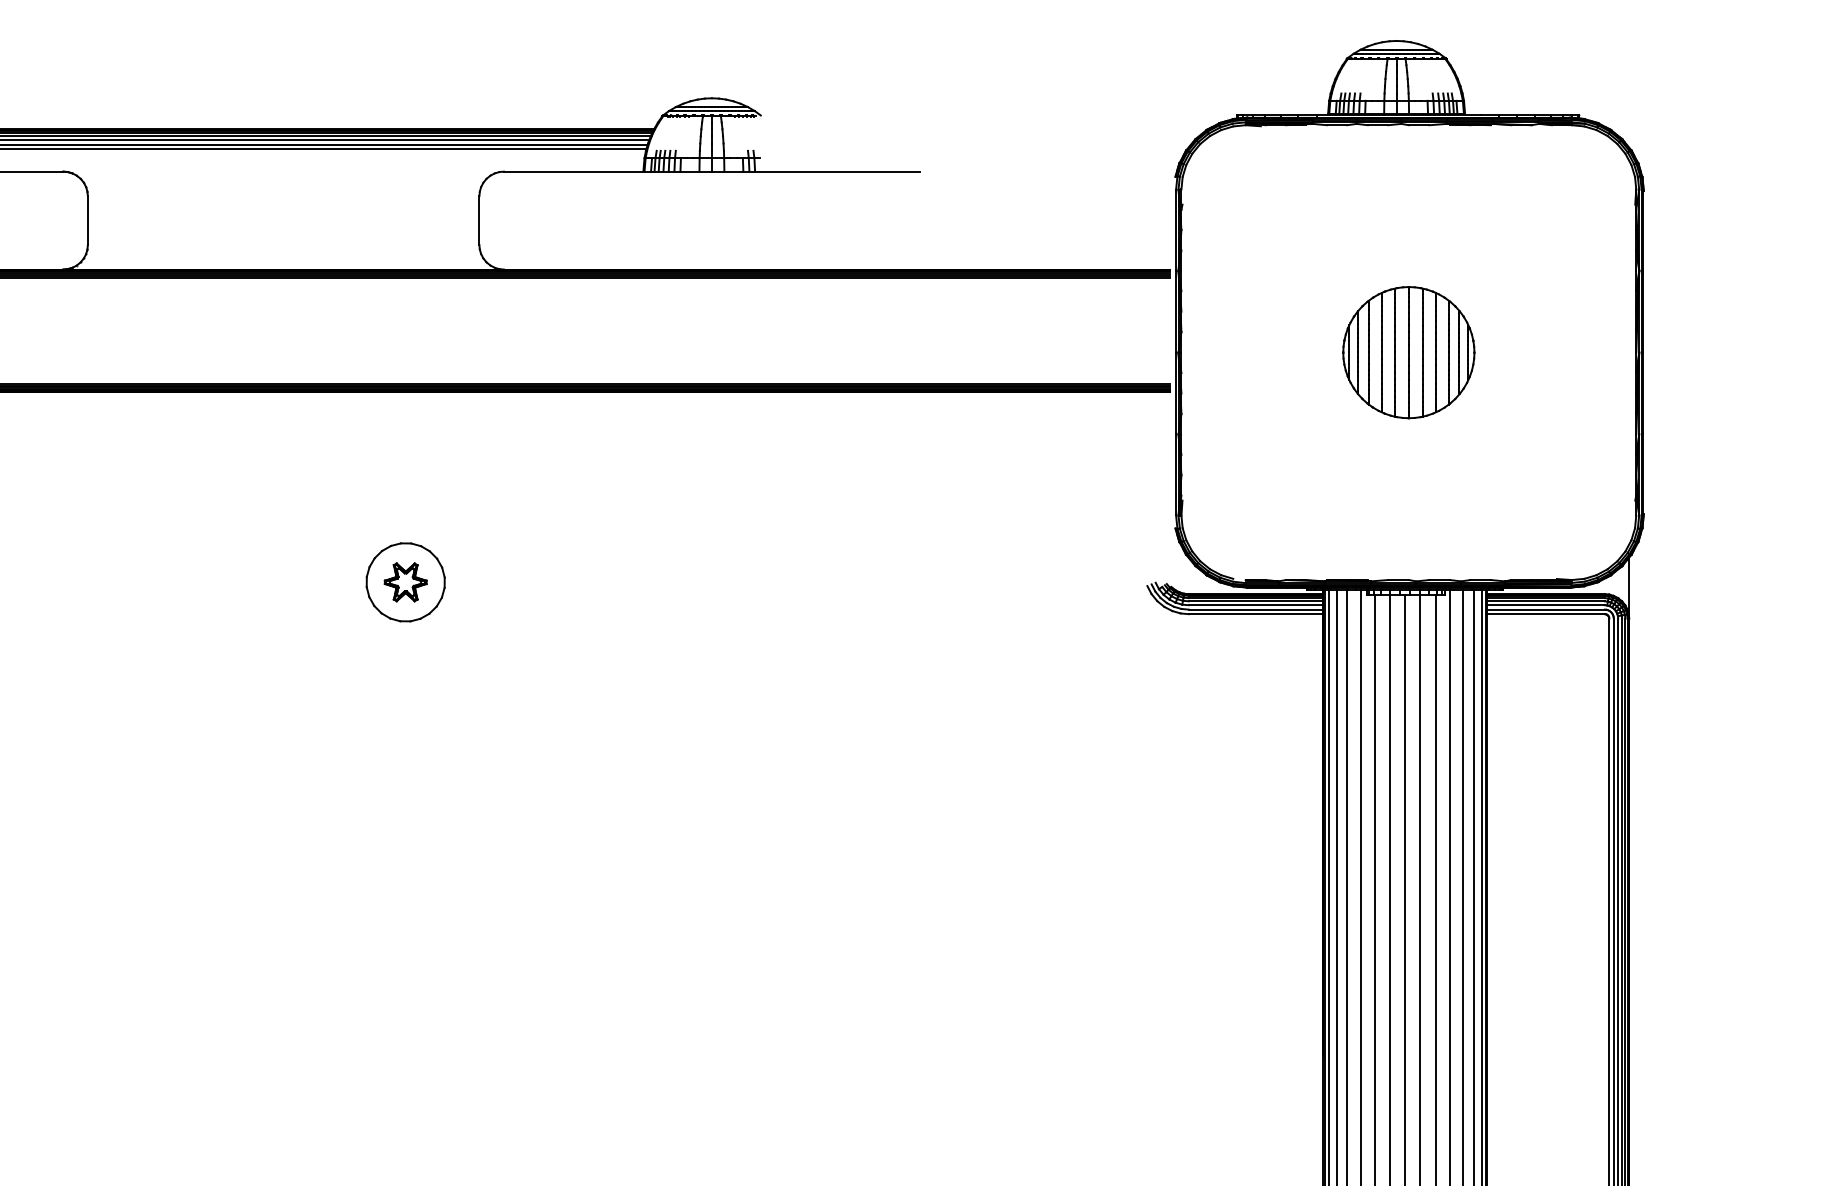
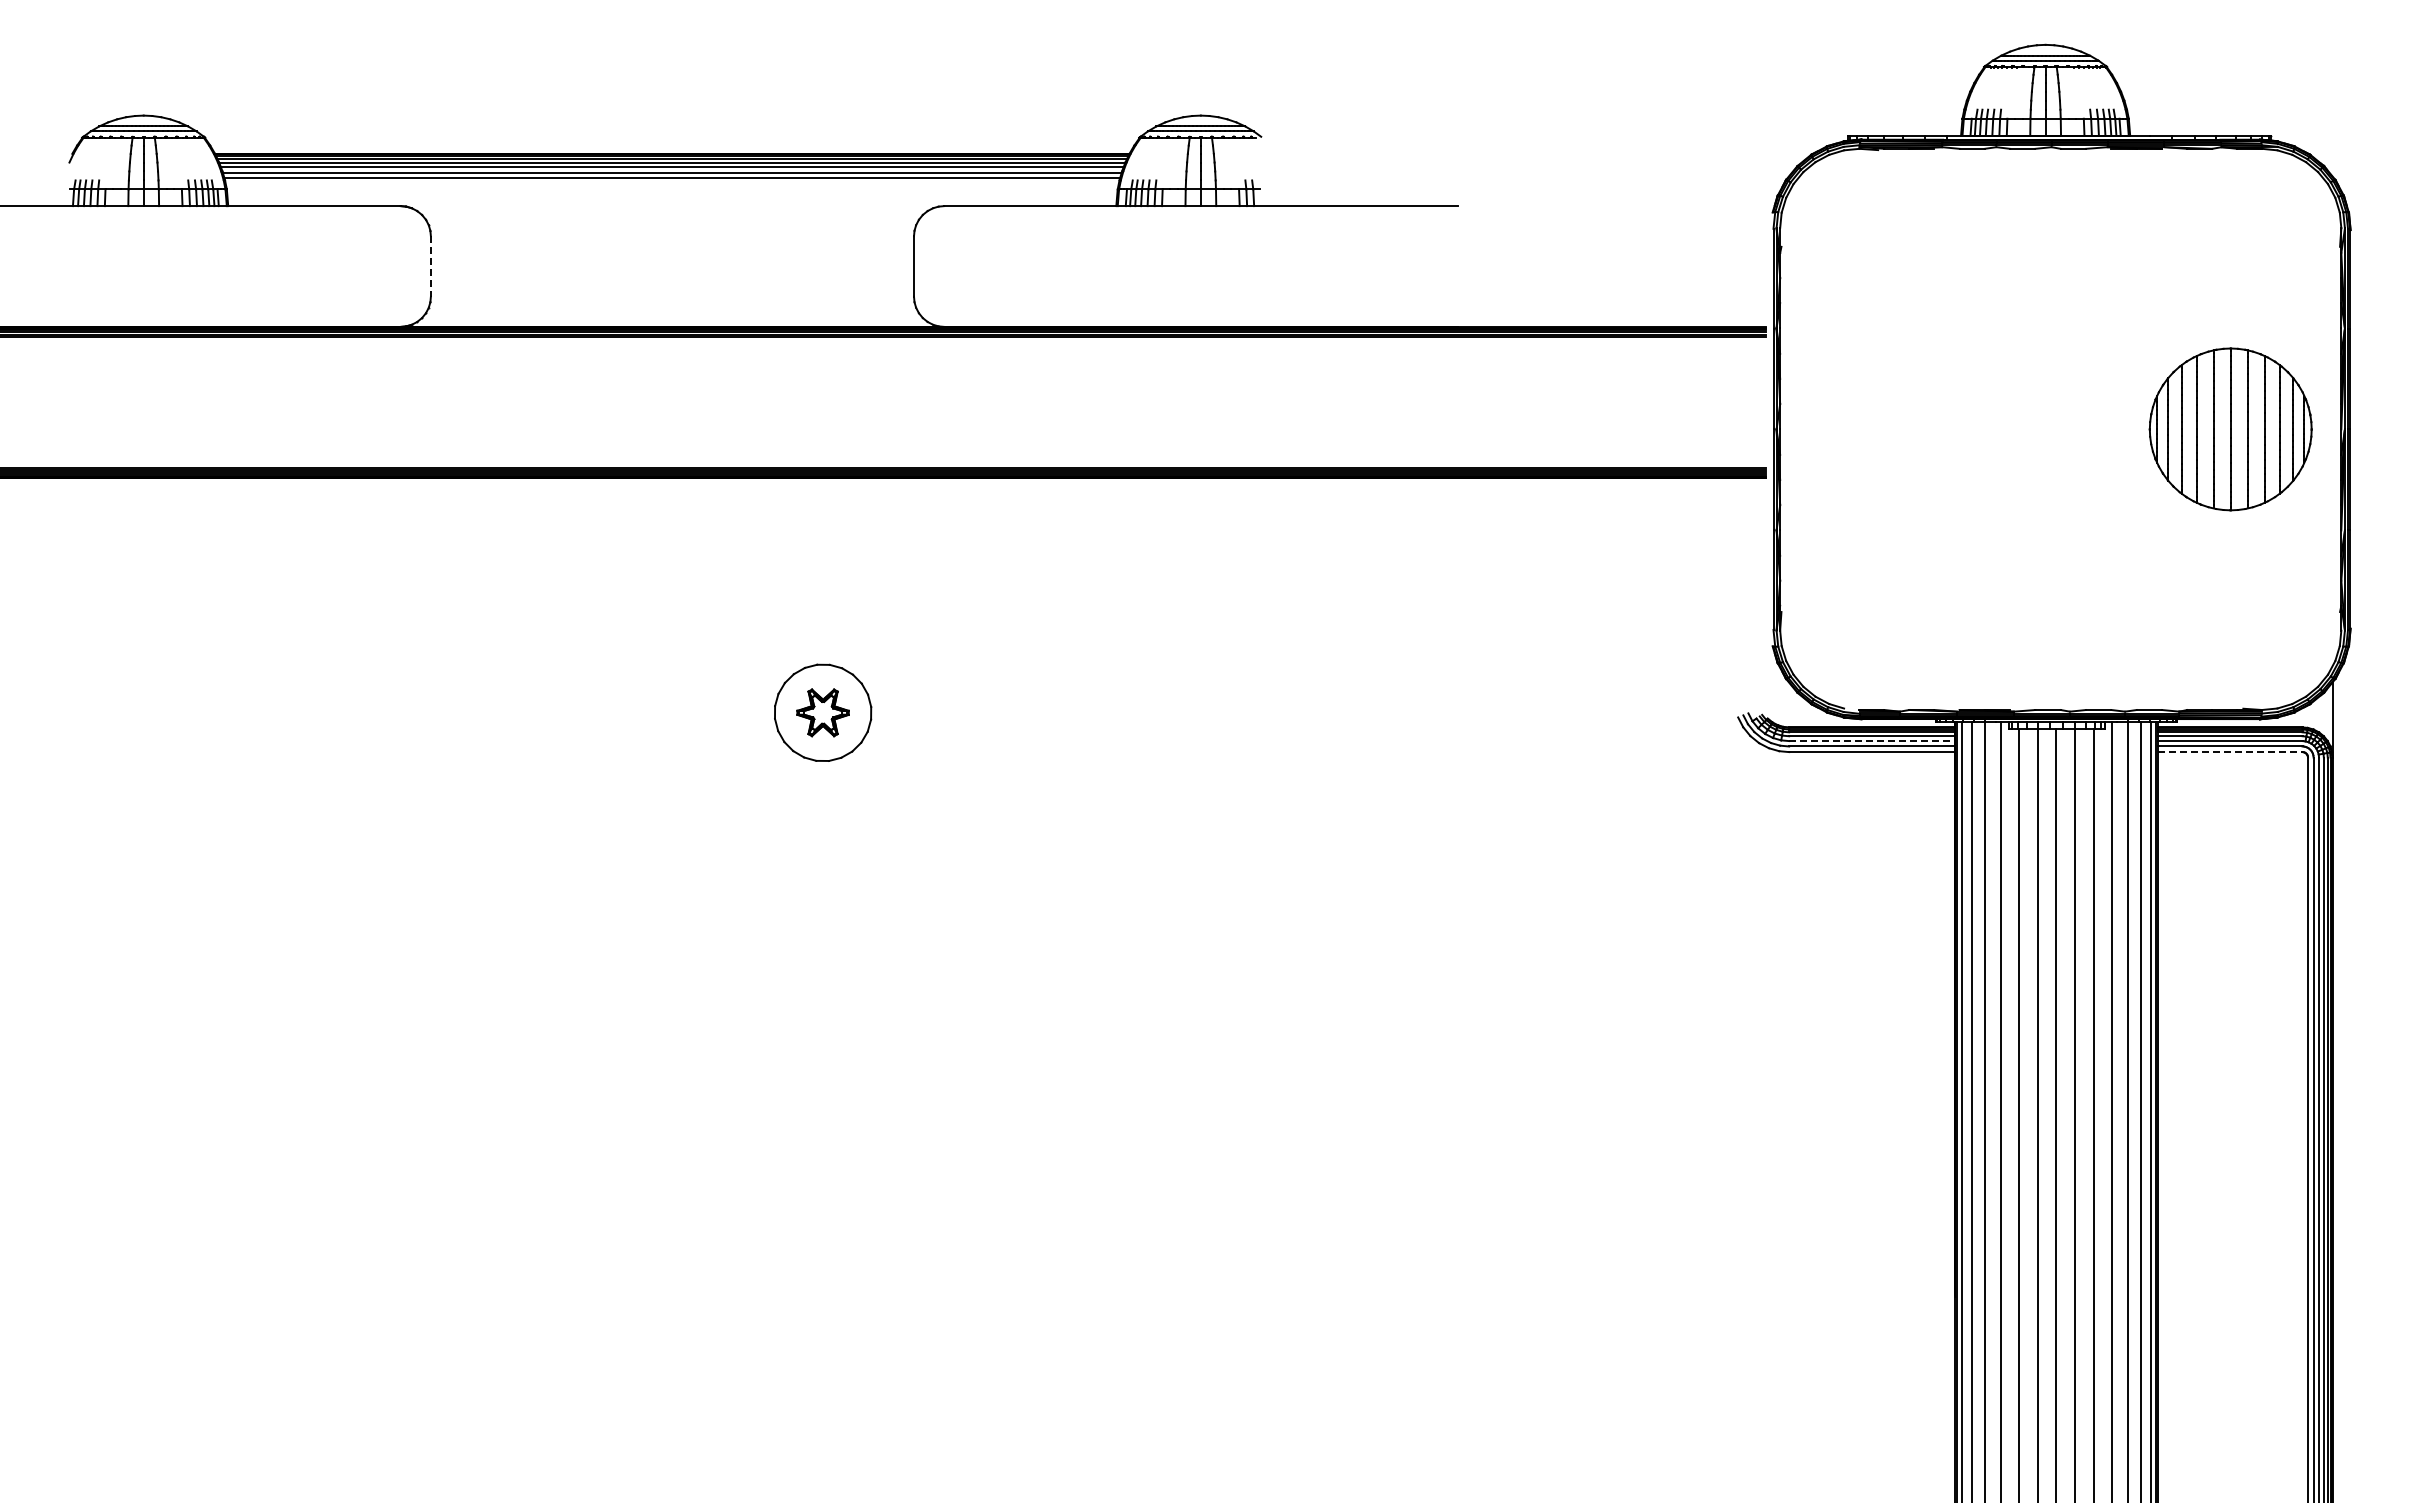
line: (87, 221) -> (430, 267), solid -> dashed
part: (1408, 352) -> (2230, 429), moved
line: (1256, 605) -> (1872, 741), solid -> dashed
line: (1546, 614) -> (2230, 752), solid -> dashed

